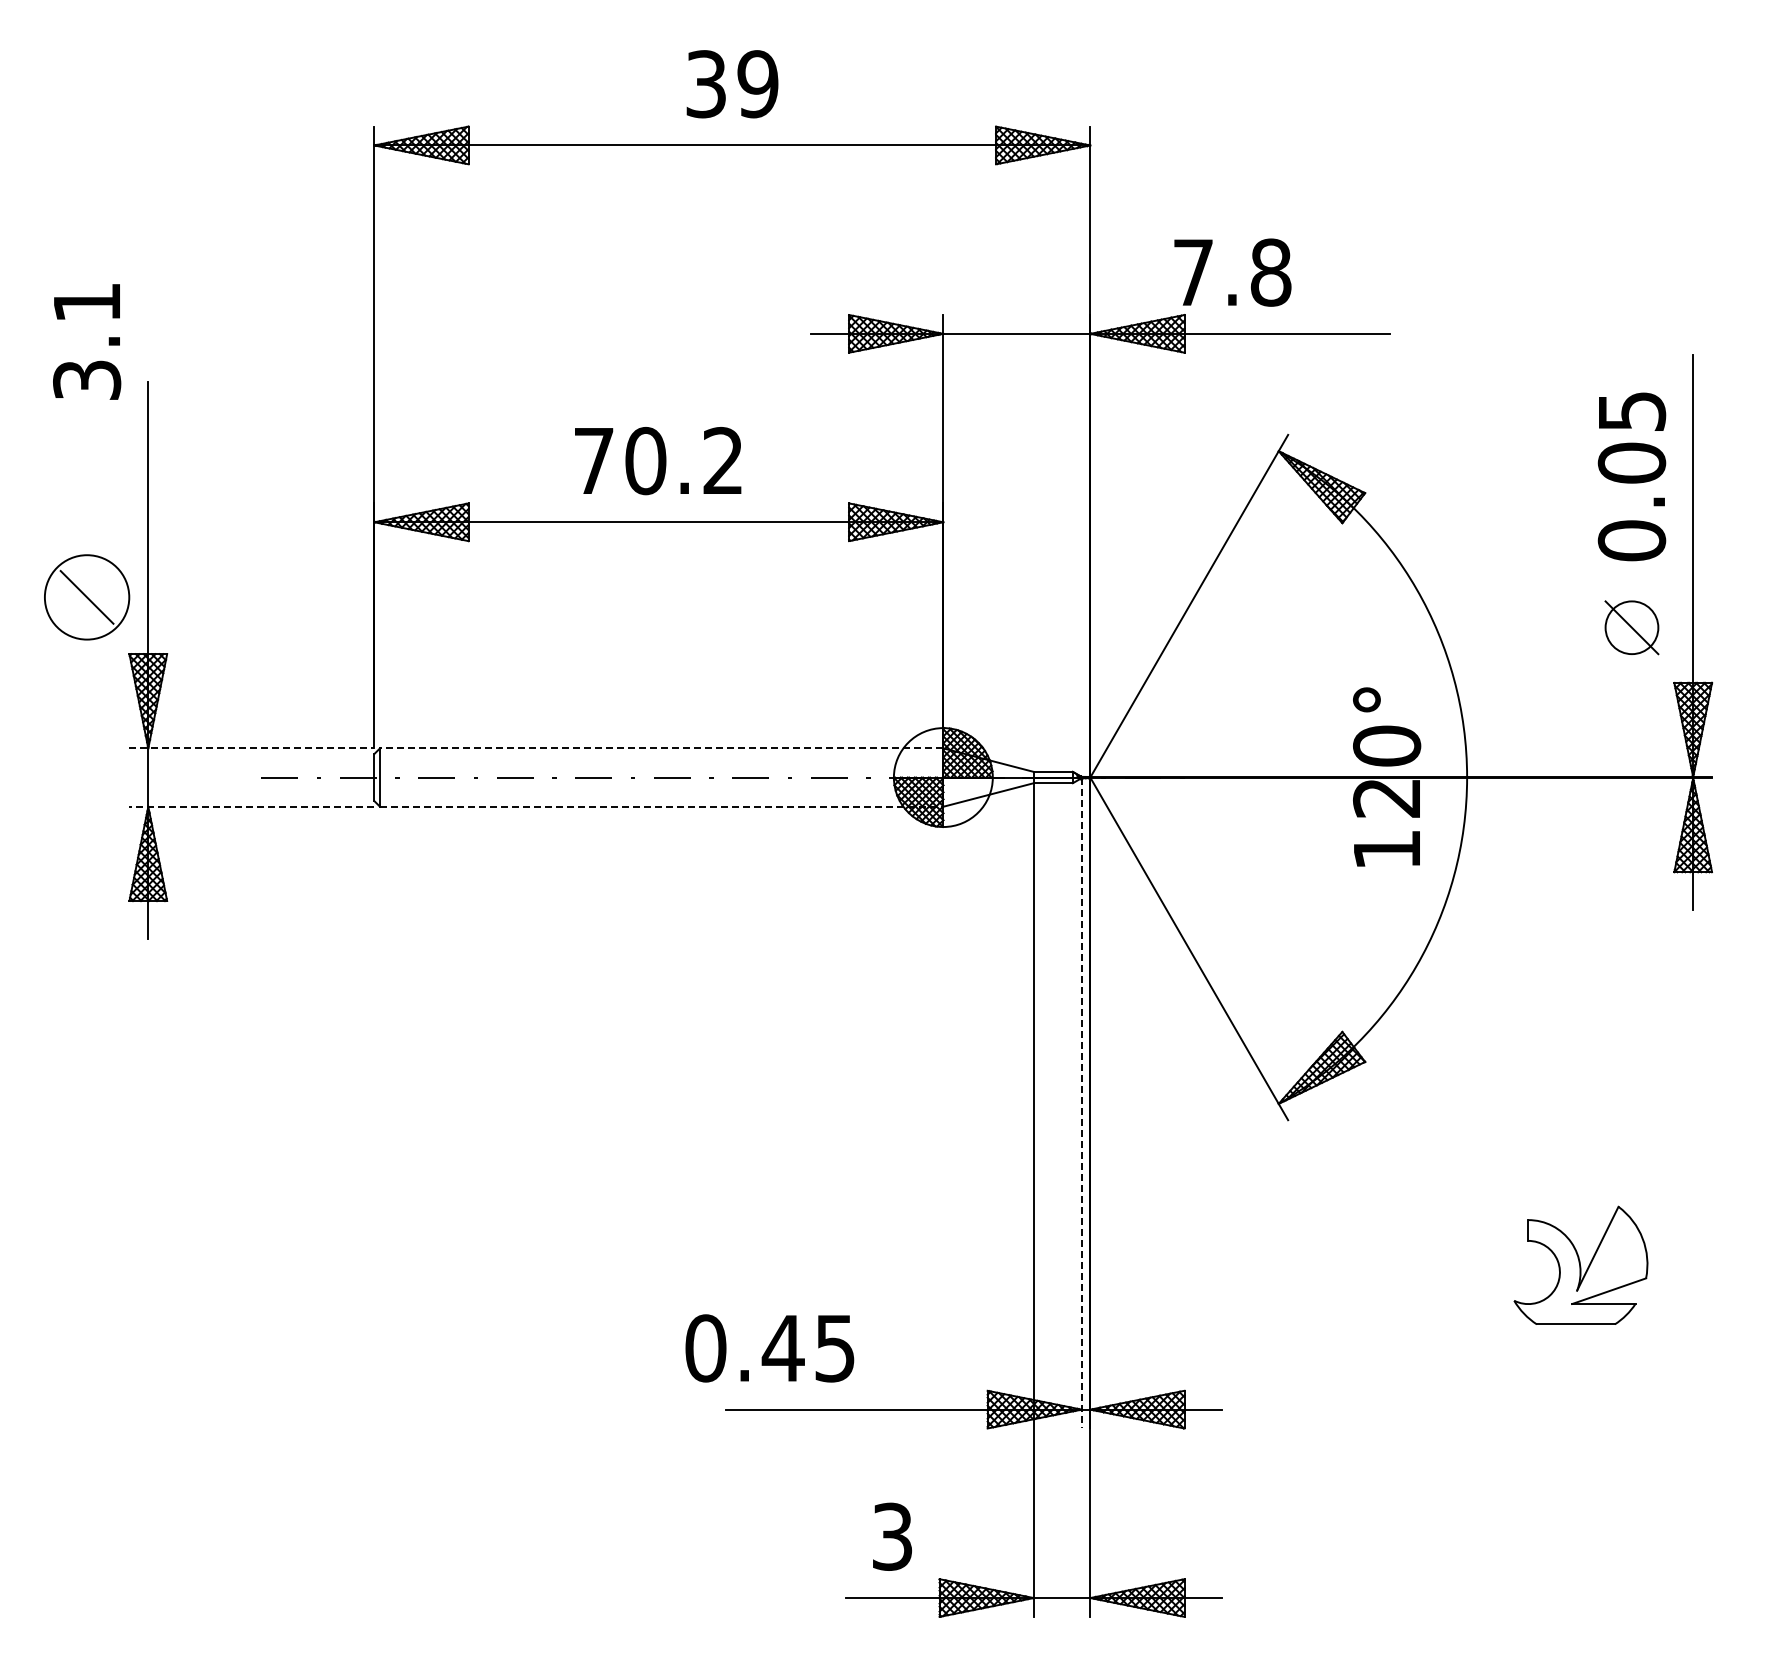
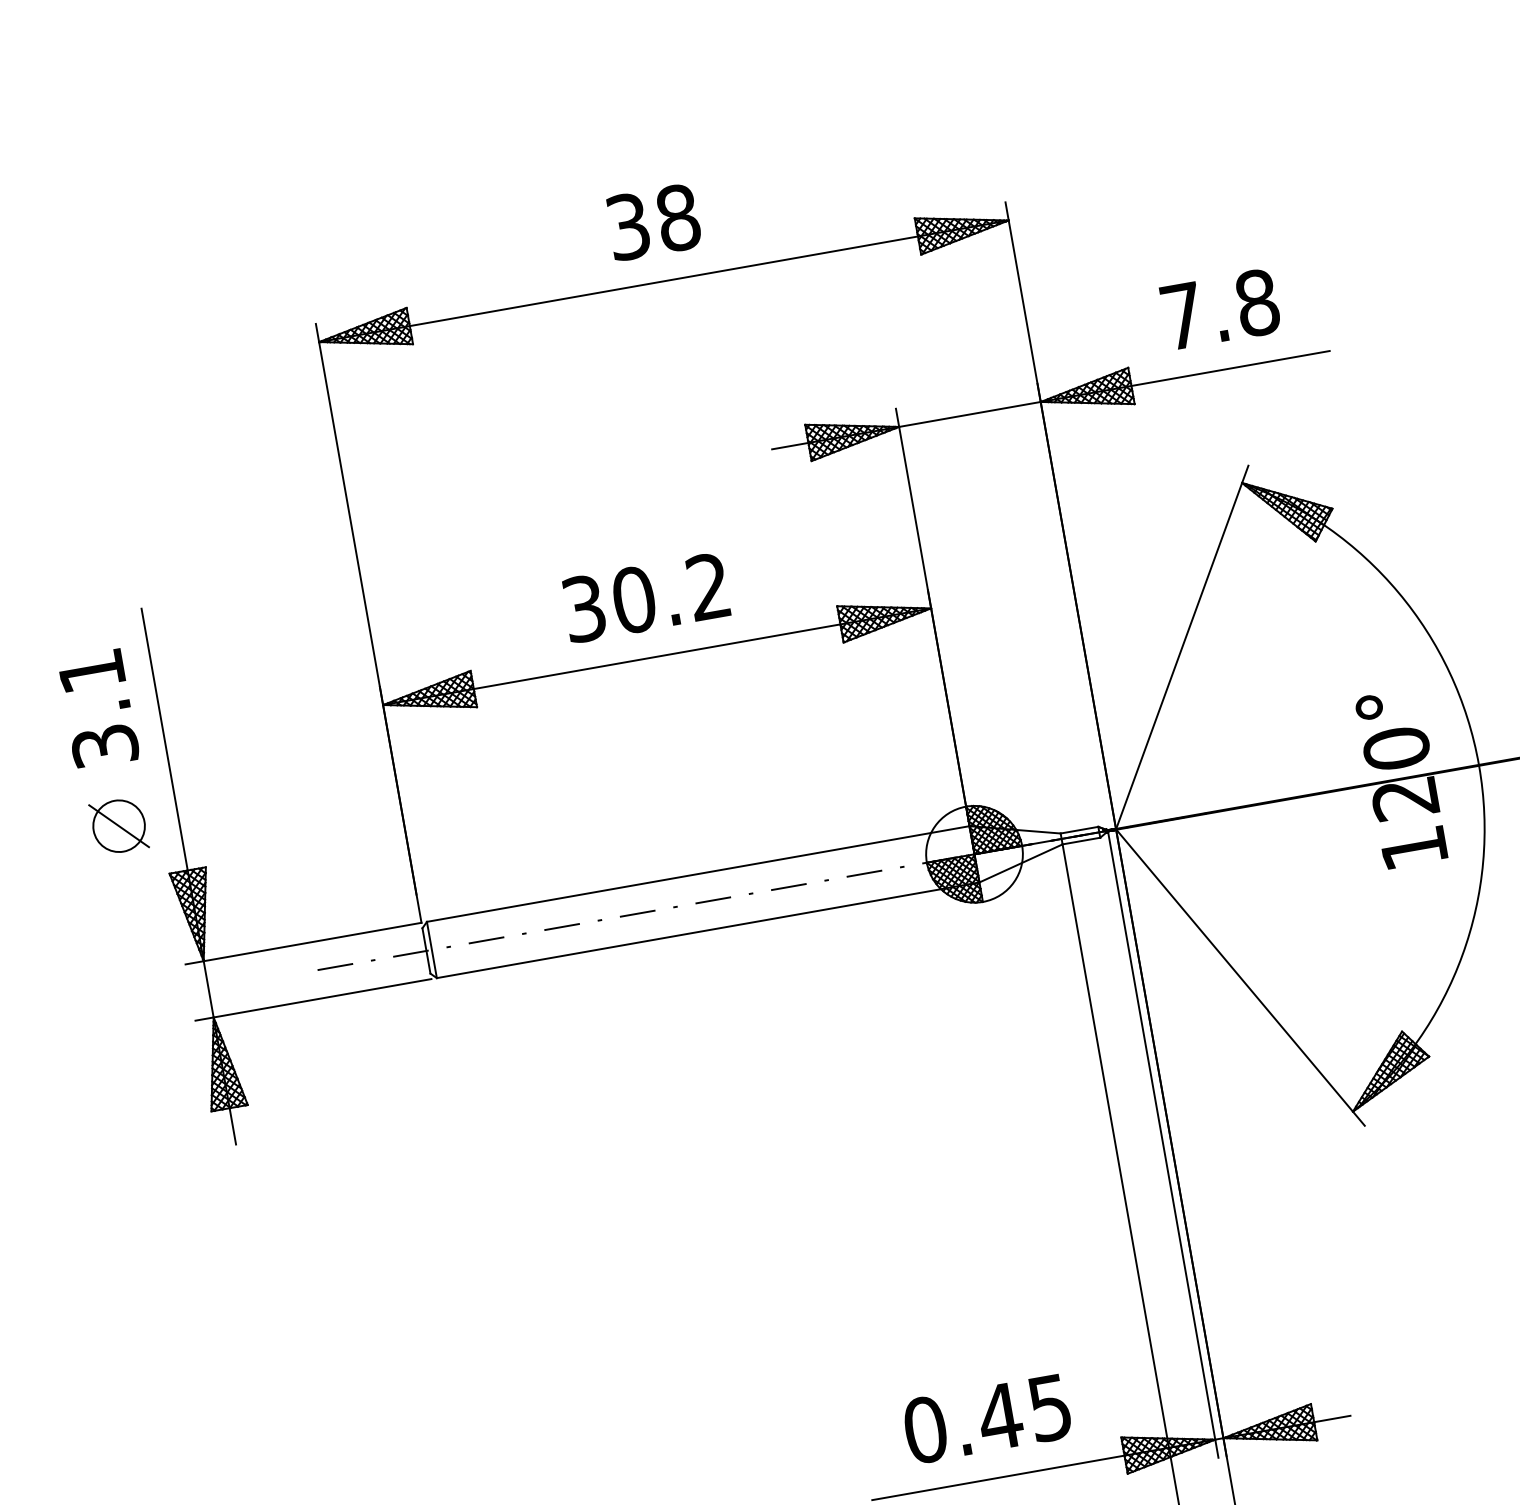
text: (757, 84) -> (677, 218), 39 -> 38
text: (1232, 272) -> (1220, 309), moved
text: (87, 341) -> (98, 708), moved
text: (593, 460) -> (583, 608), 70.2 -> 30.2
circle: (86, 597) -> (118, 826), size x0.62
line: (252, 748) -> (304, 943), dashed -> solid
line: (661, 748) -> (698, 874), dashed -> solid
line: (251, 806) -> (313, 999), dashed -> solid
line: (661, 806) -> (707, 930), dashed -> solid
line: (1081, 1103) -> (1162, 1144), dashed -> solid
text: (769, 1348) -> (986, 1419), moved

